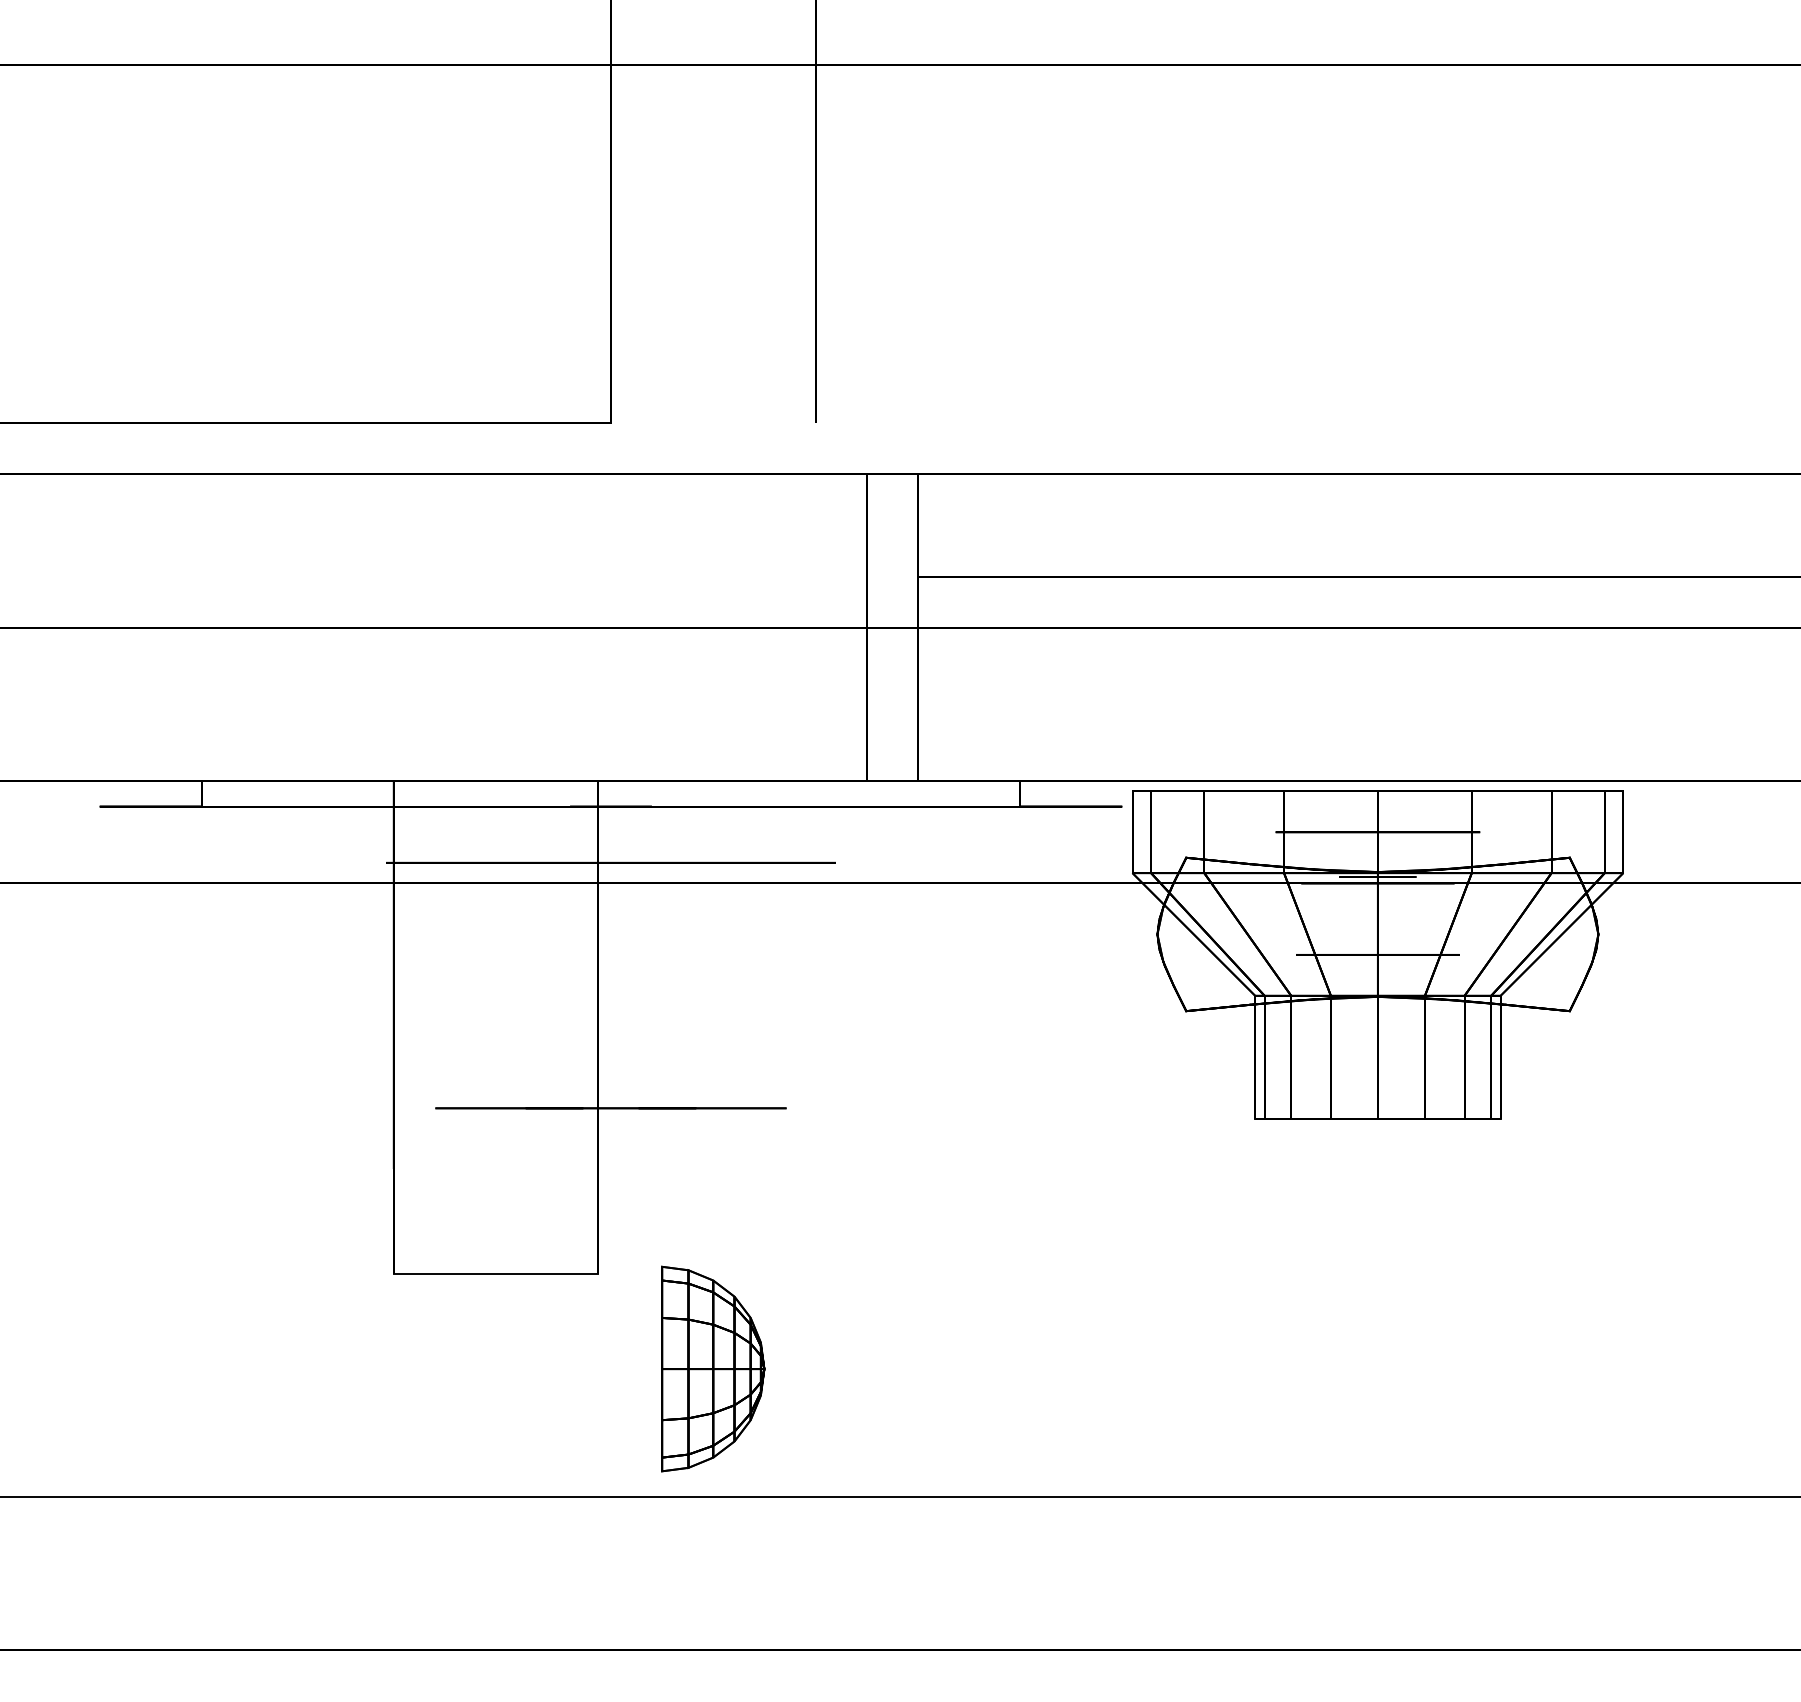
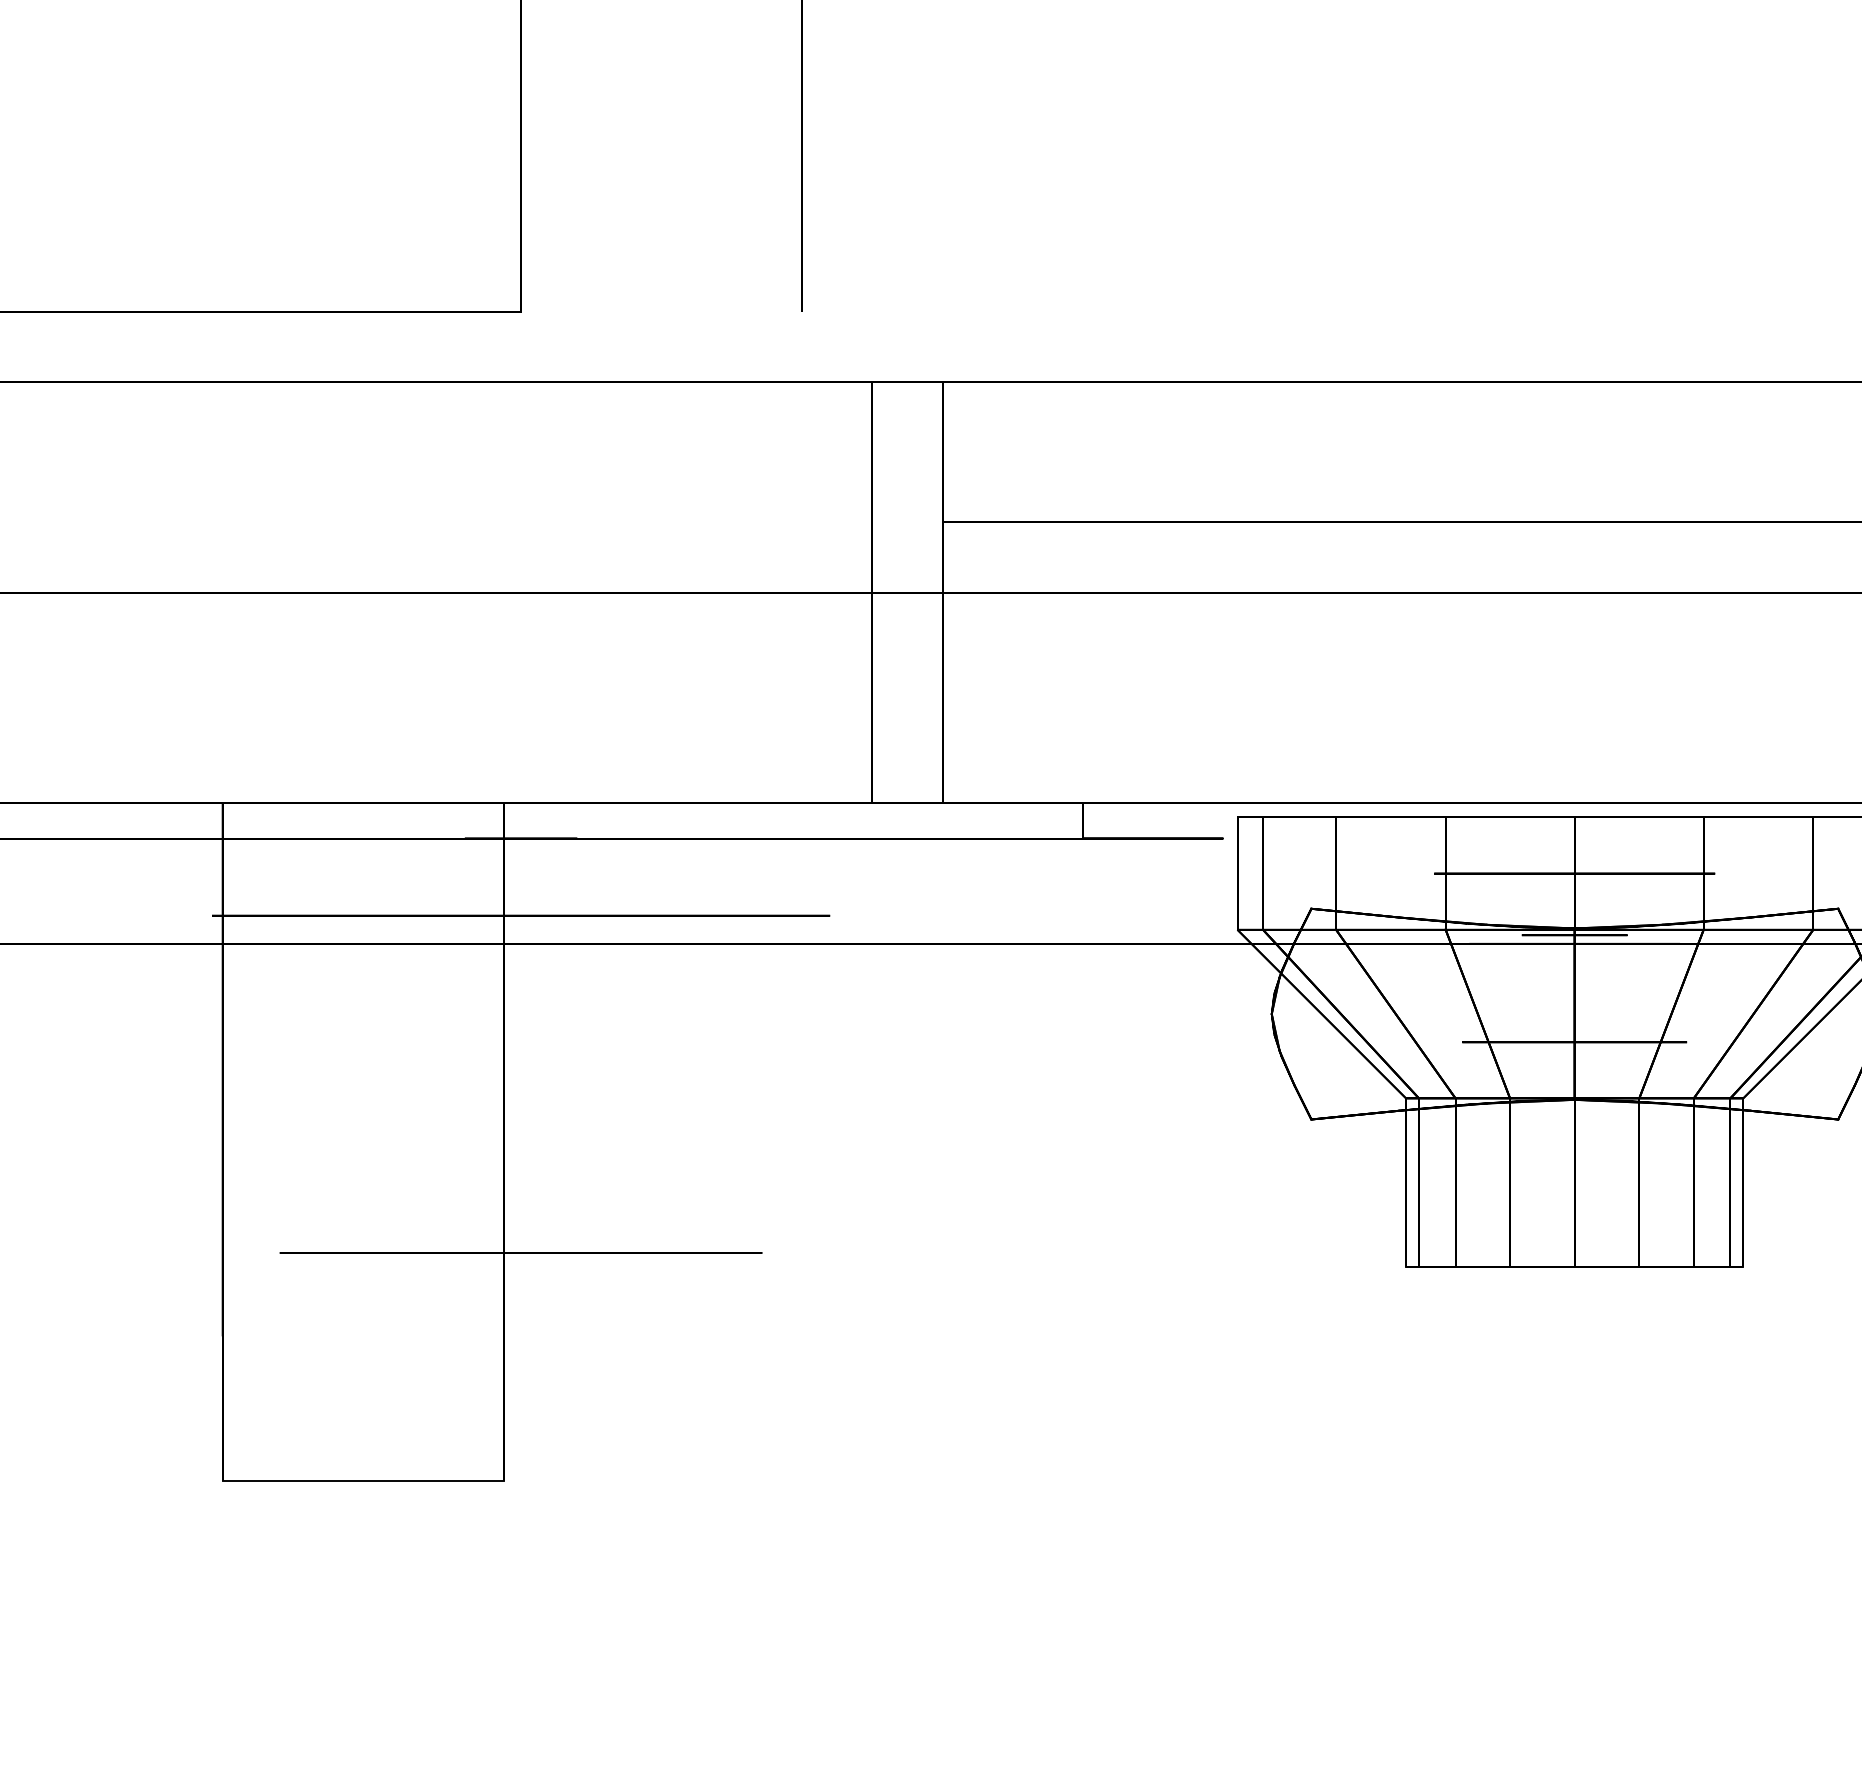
part: (713, 1368) -> (661, 1610), removed

